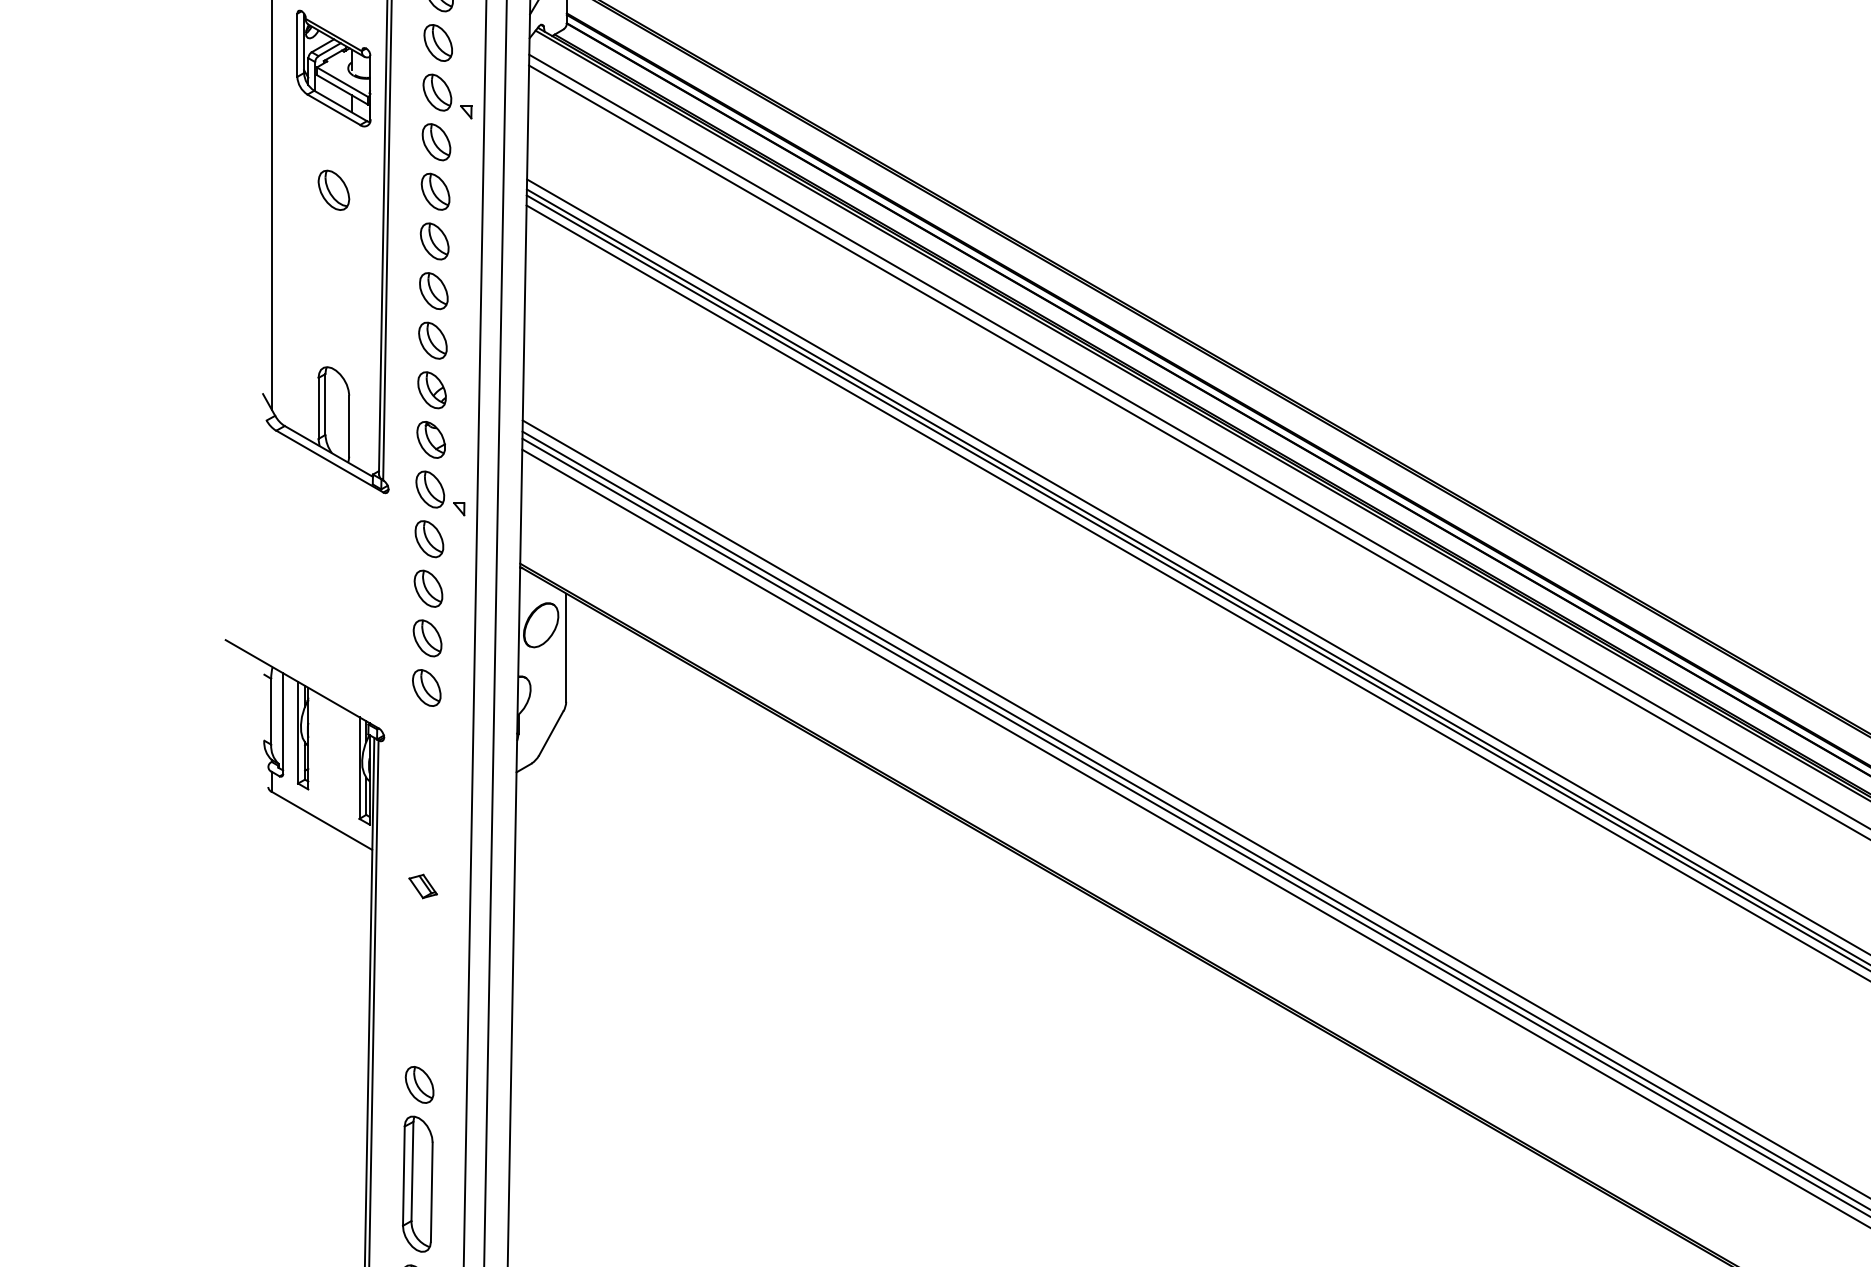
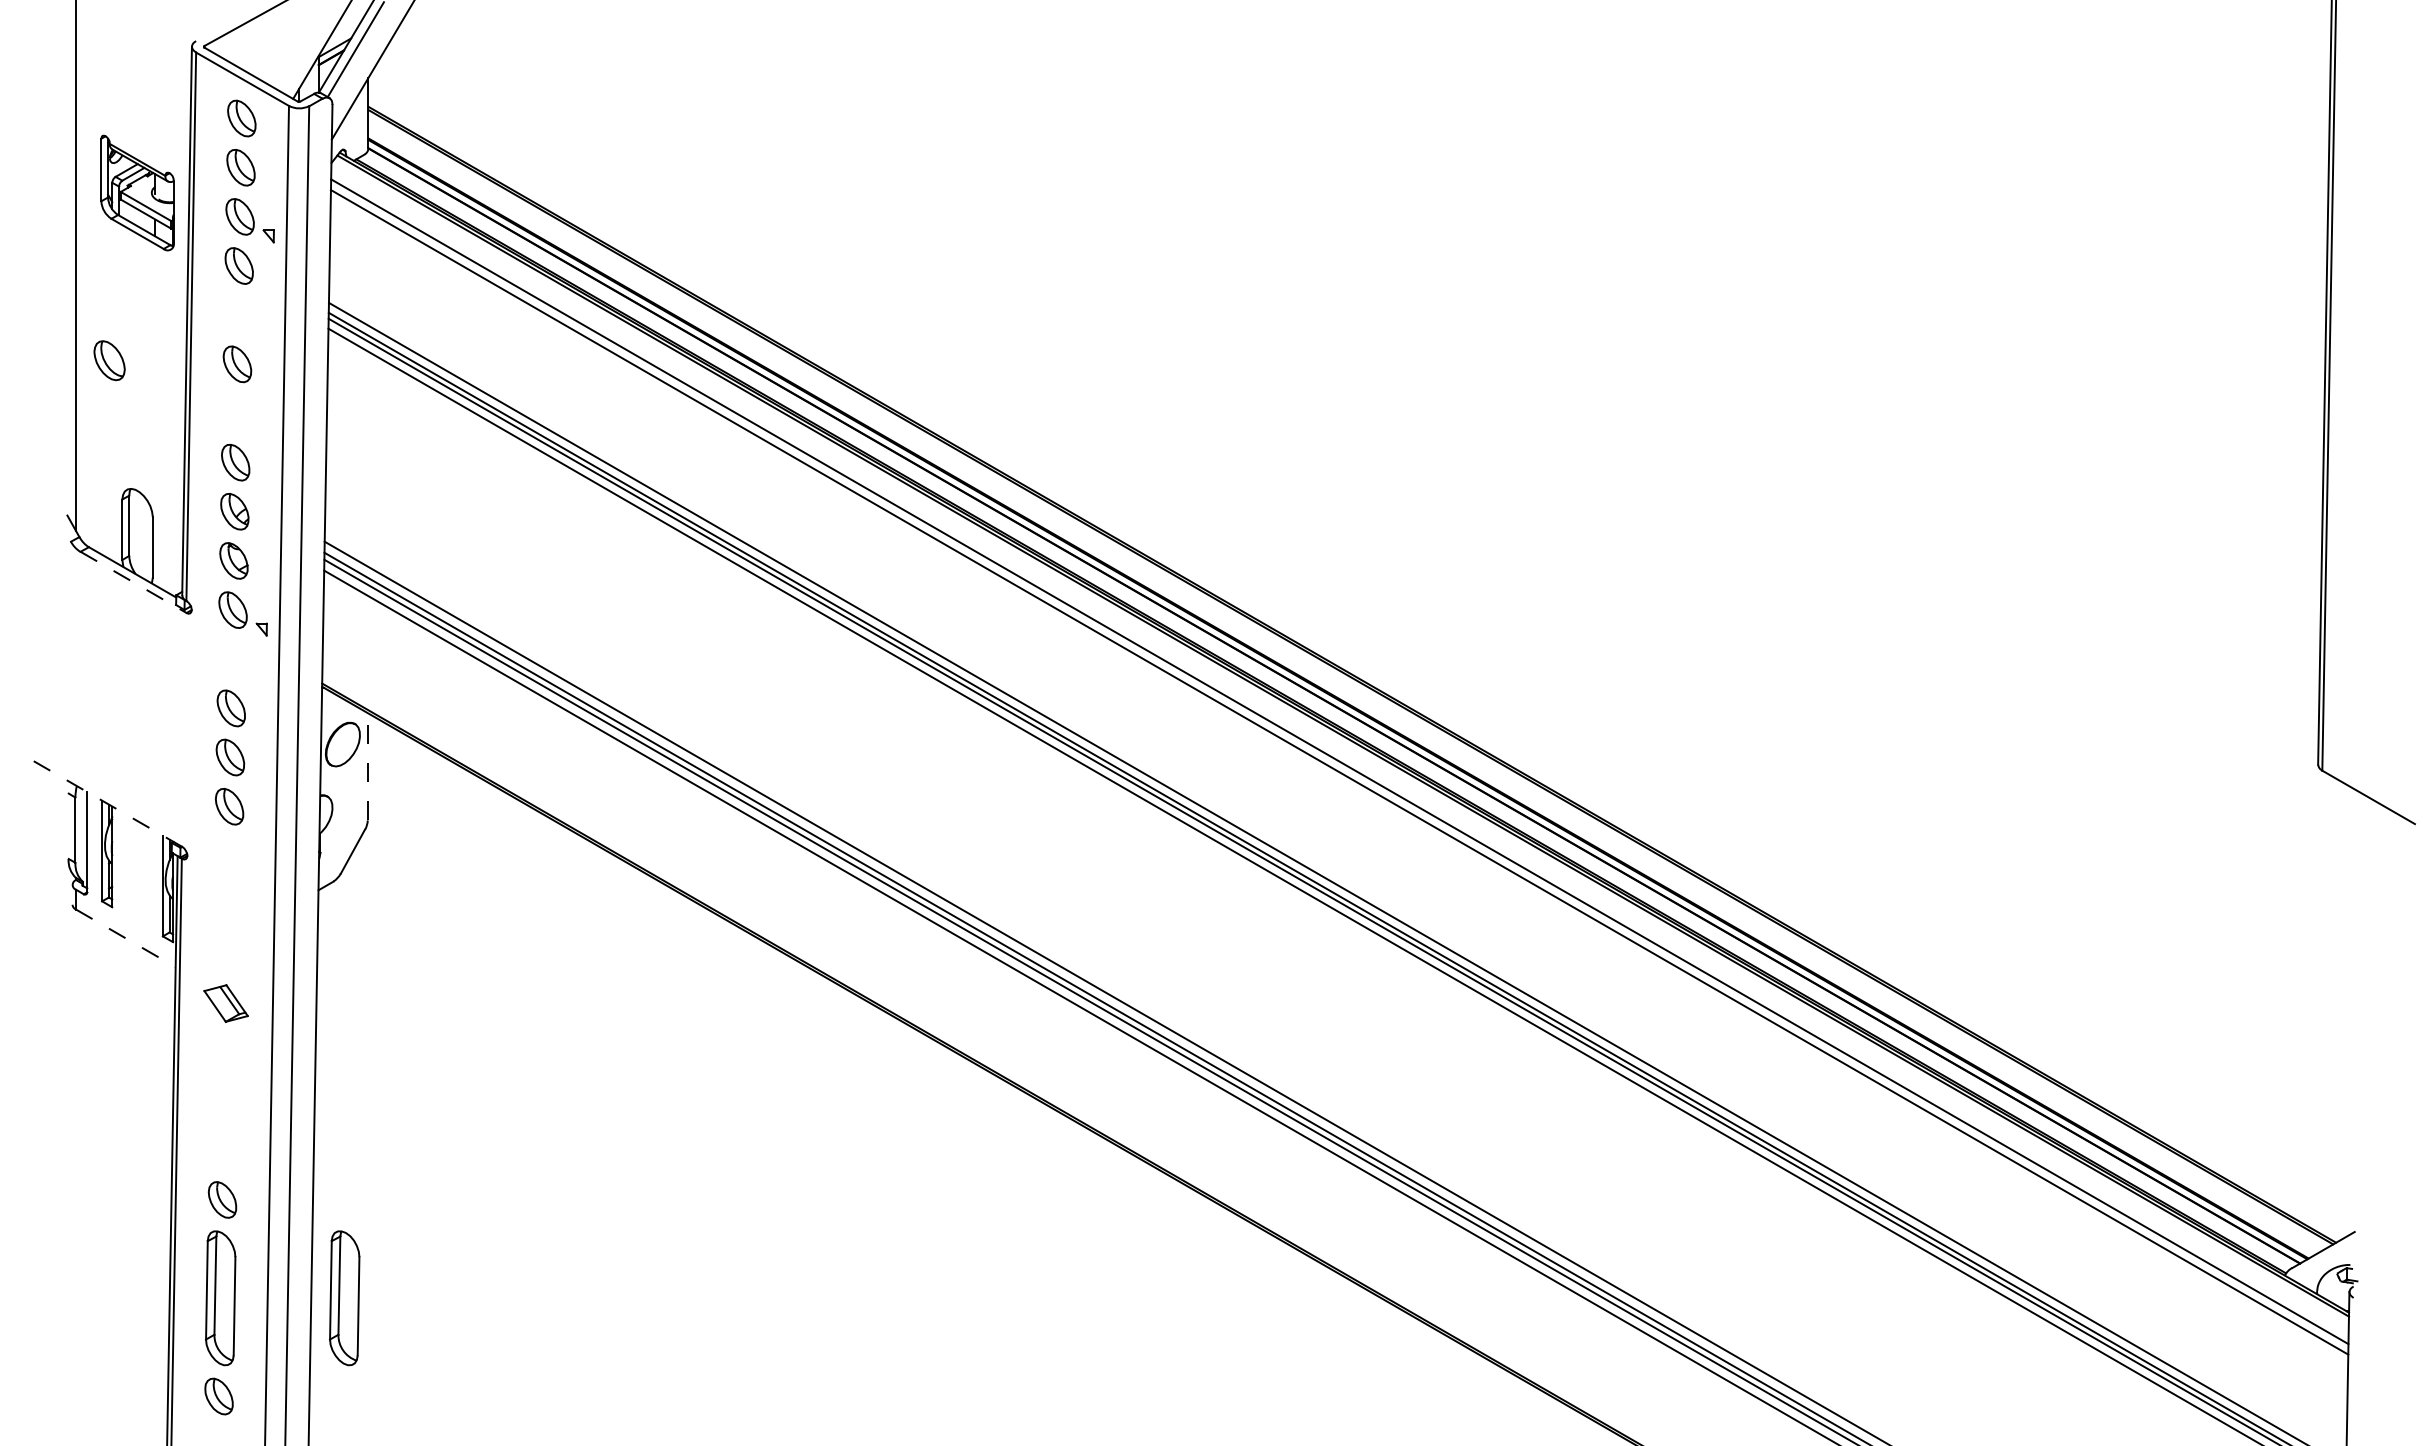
part: (333, 190) -> (109, 360), moved
part: (434, 191) -> (237, 314), removed
part: (433, 291) -> (236, 413), removed
line: (330, 461) -> (134, 582), solid -> dashed
part: (428, 539) -> (231, 659), removed
line: (565, 647) -> (367, 766), solid -> dashed
line: (302, 684) -> (106, 803), solid -> dashed
line: (322, 821) -> (126, 938), solid -> dashed
part: (422, 885) -> (225, 1002), size x1.6
part: (542, 1184) -> (344, 1298), added

